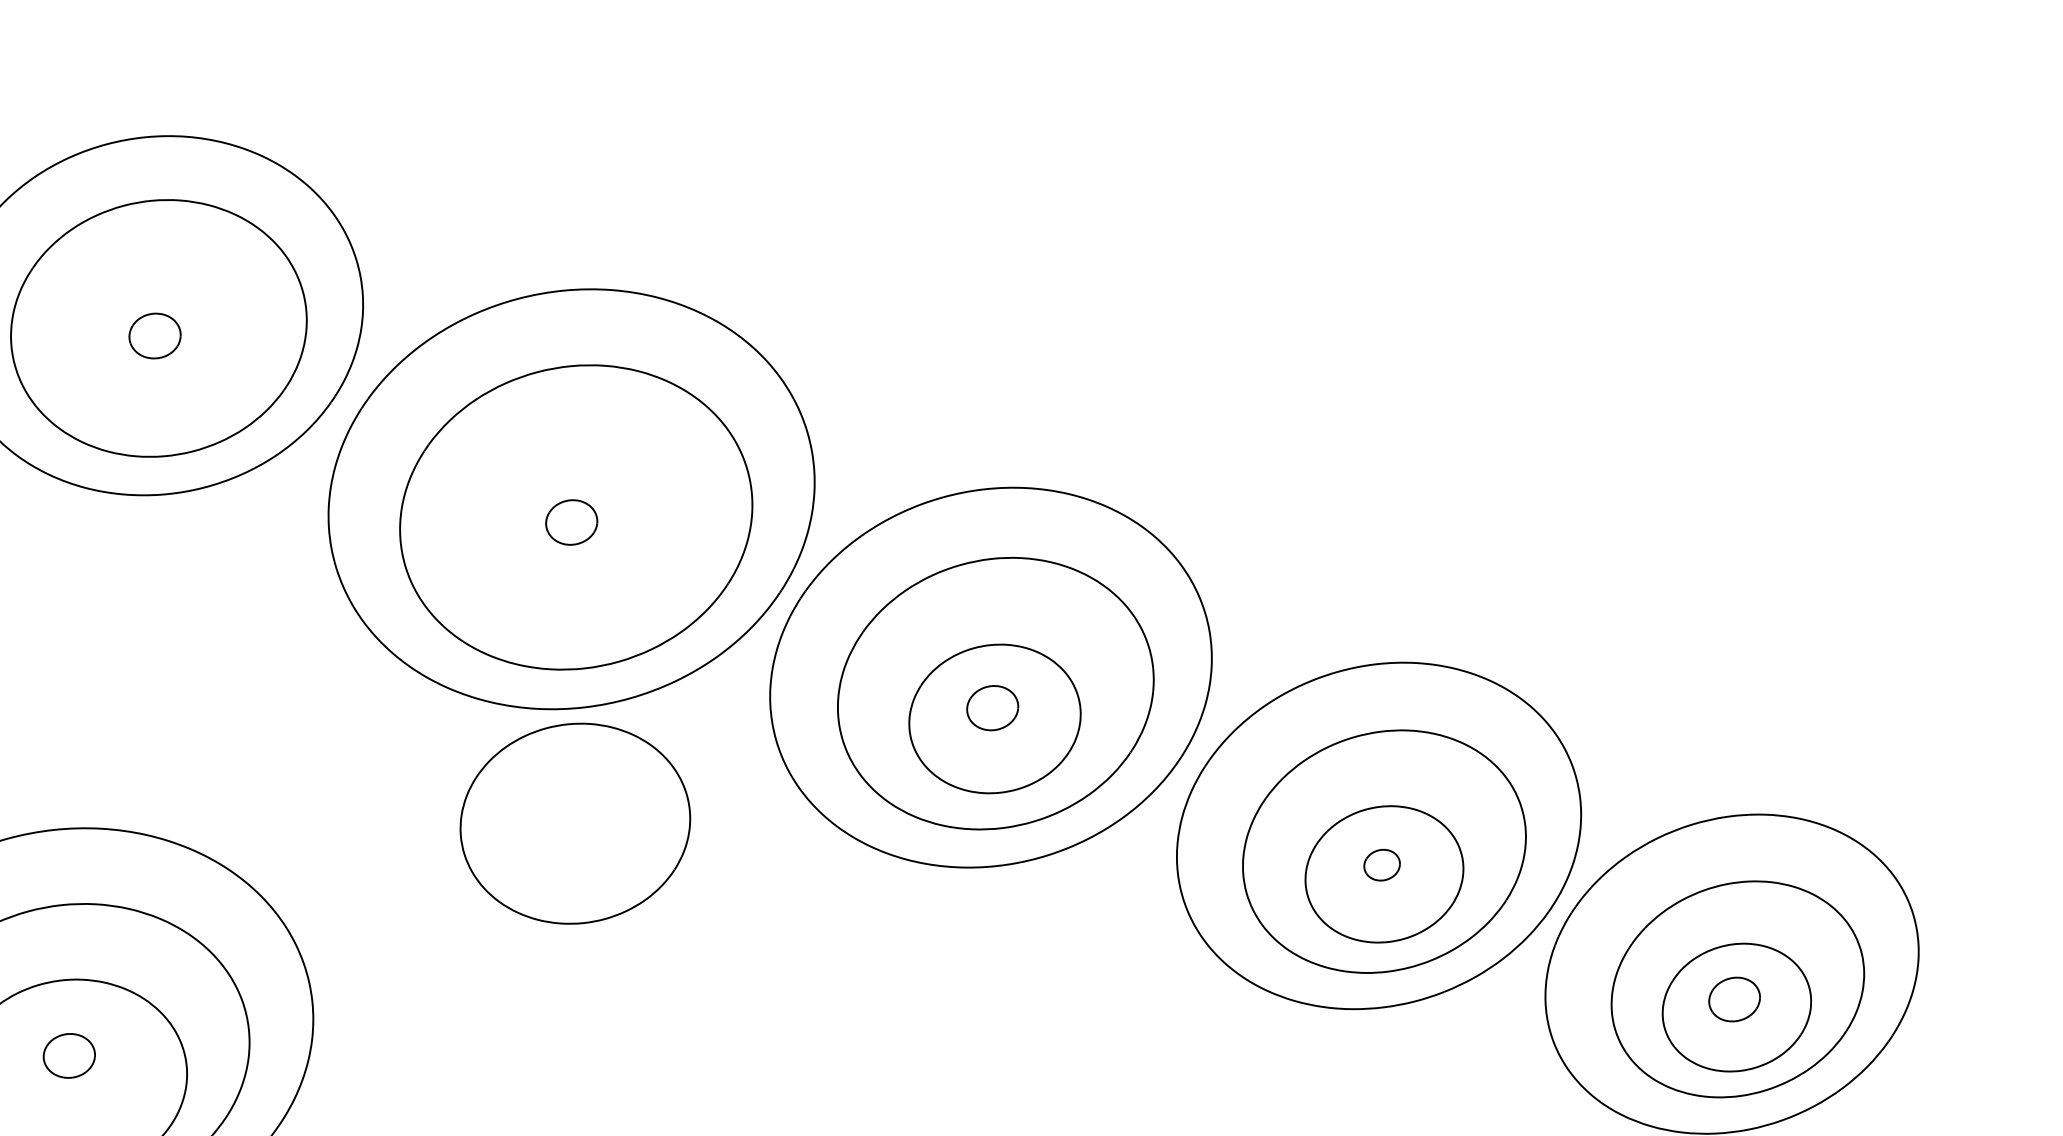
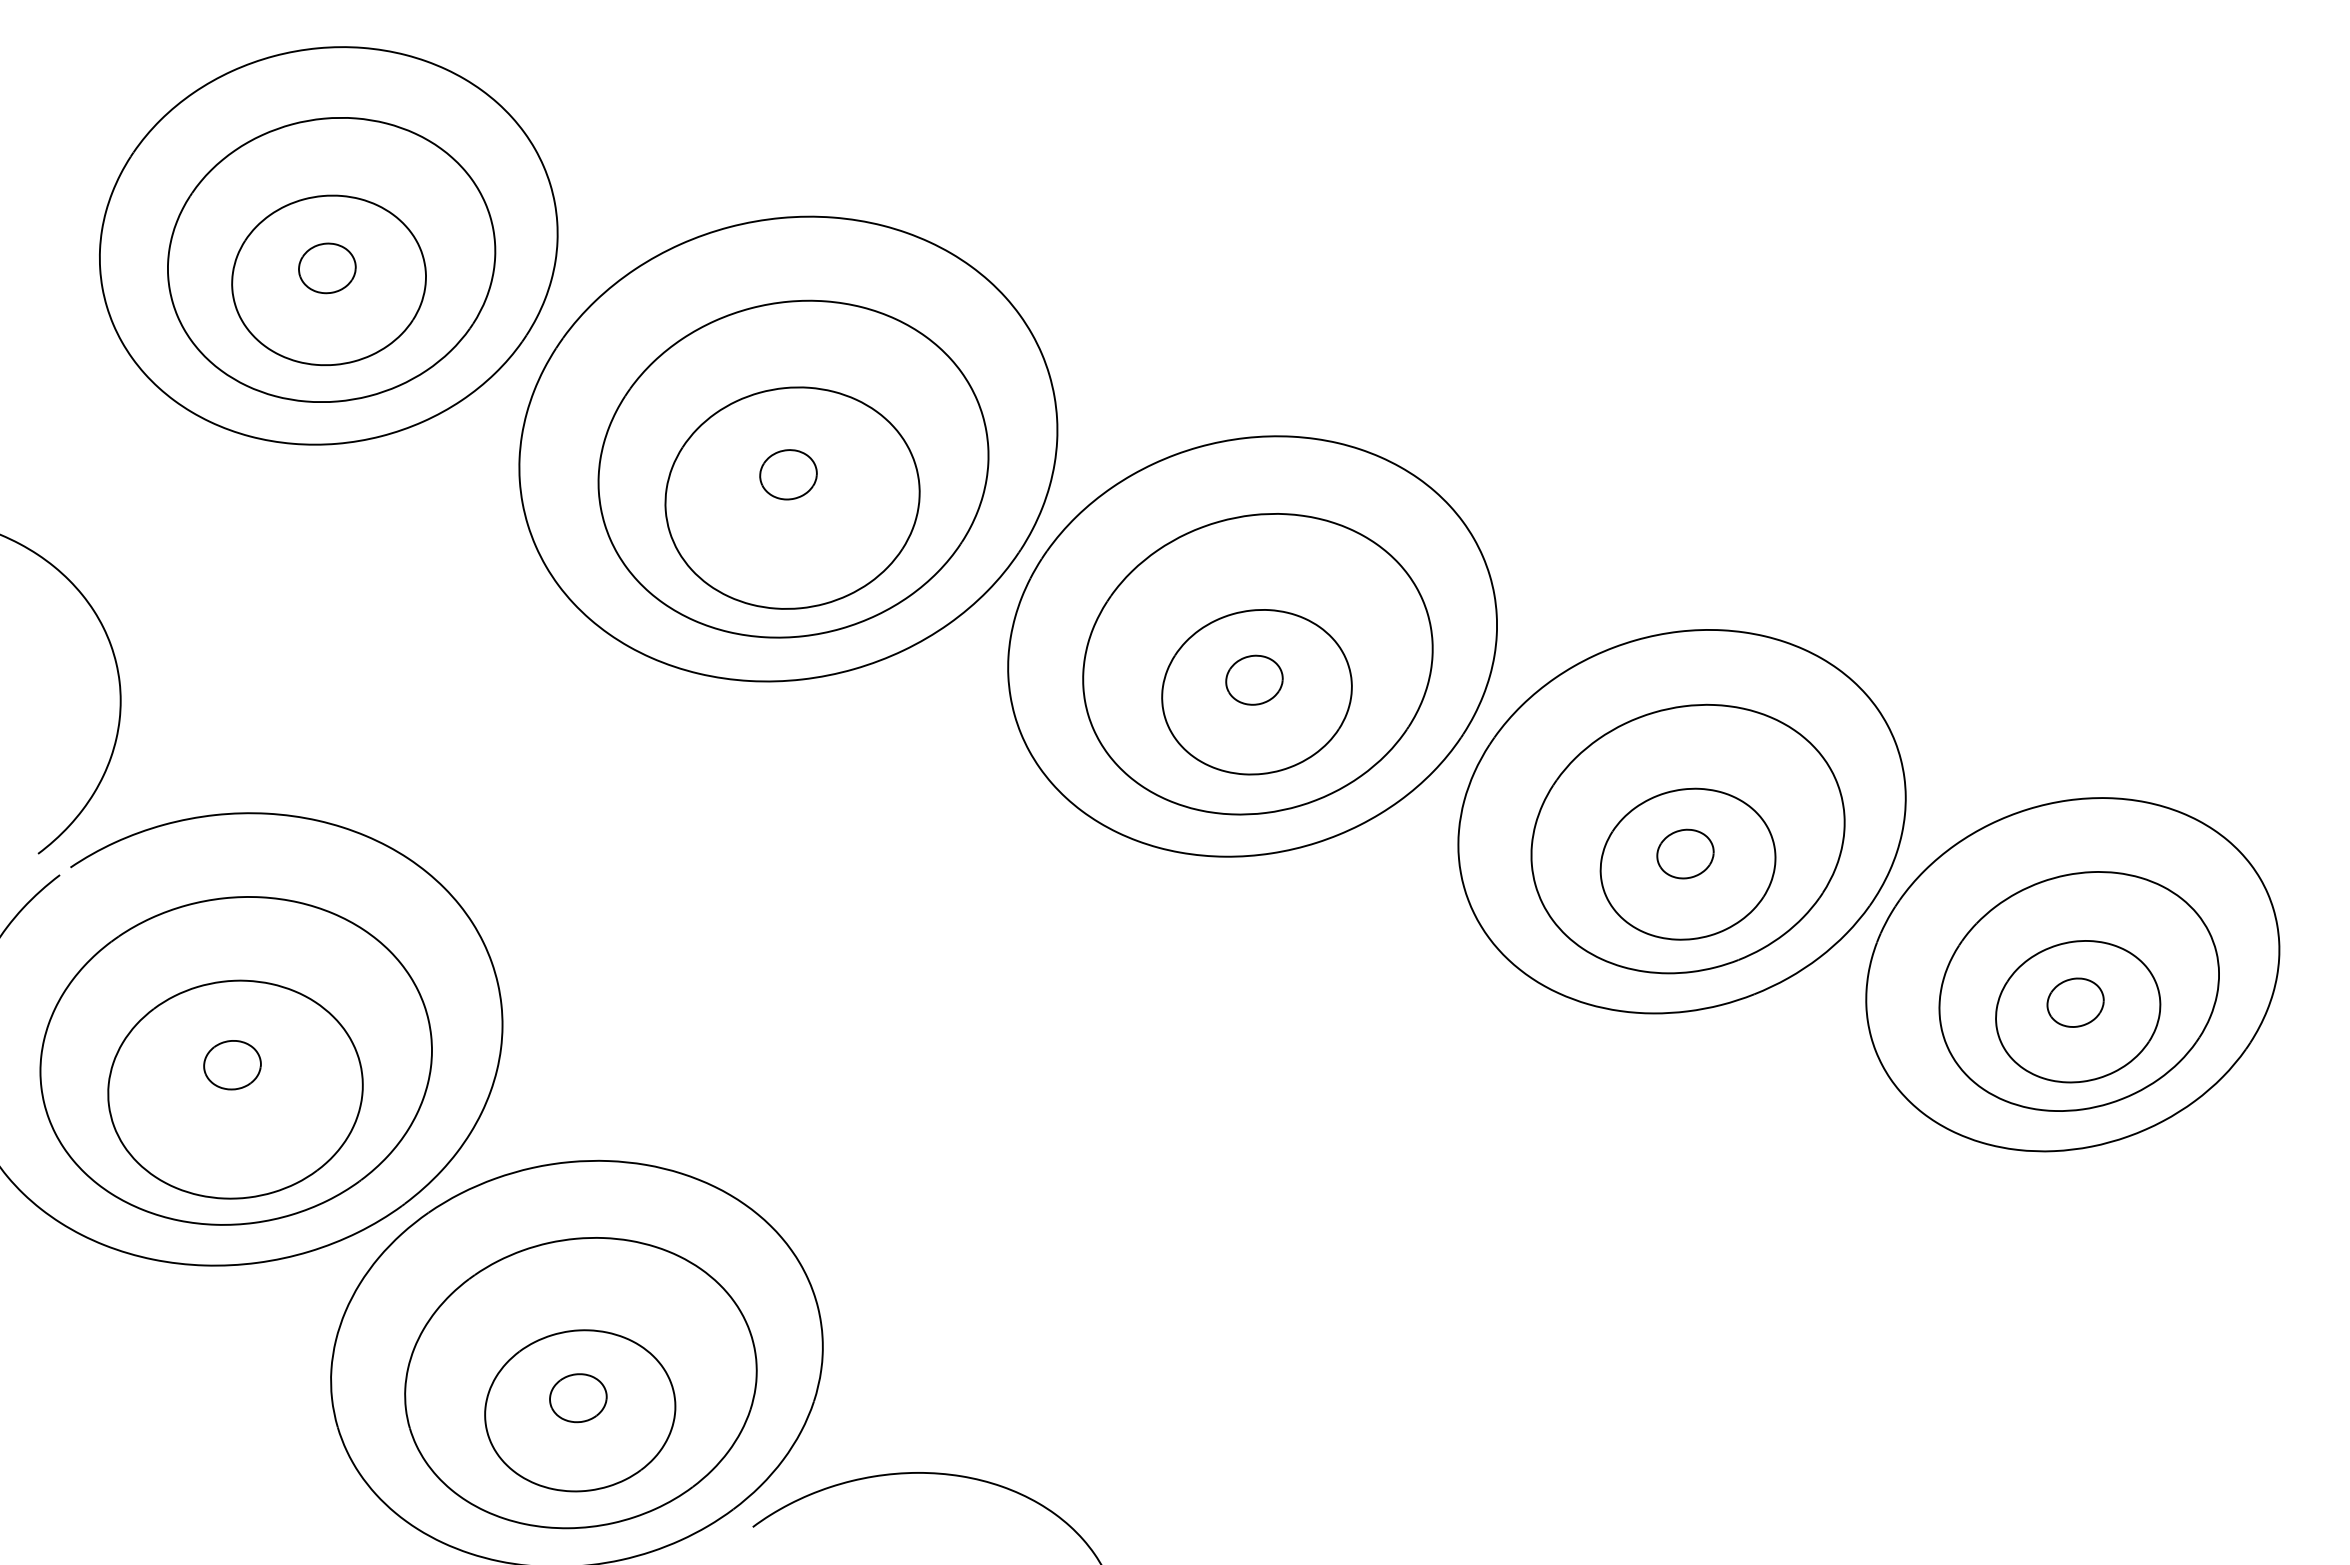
part: (156, 346) -> (328, 280), added
part: (575, 823) -> (792, 497), moved
part: (1382, 864) -> (1685, 853), size x1.43

